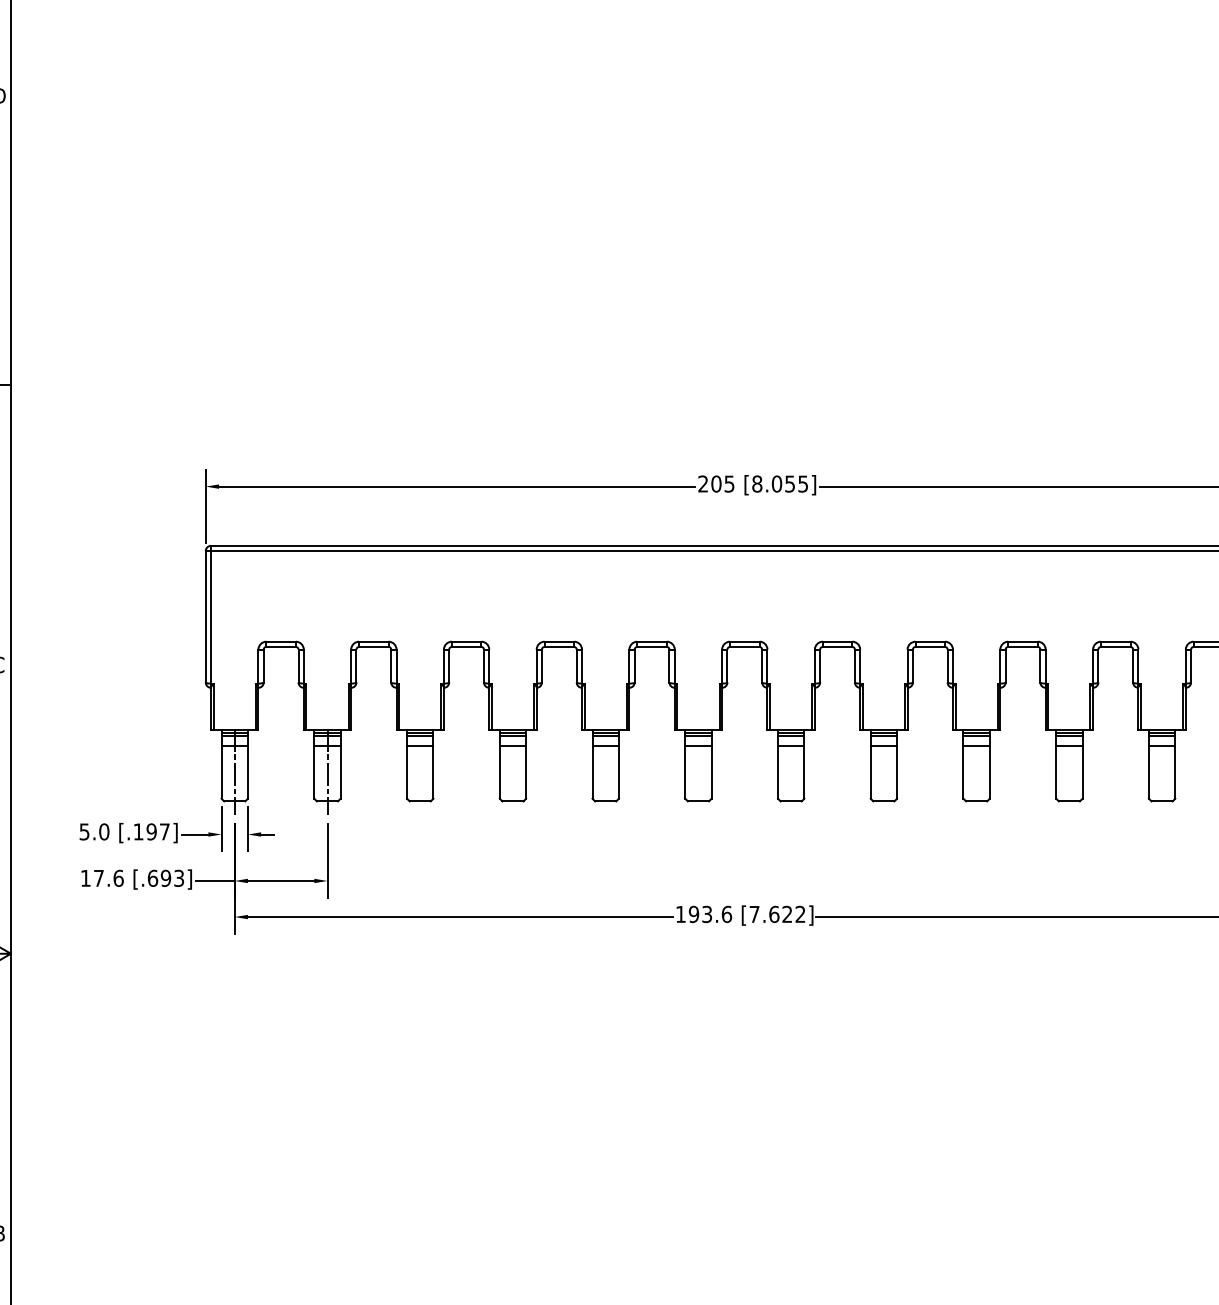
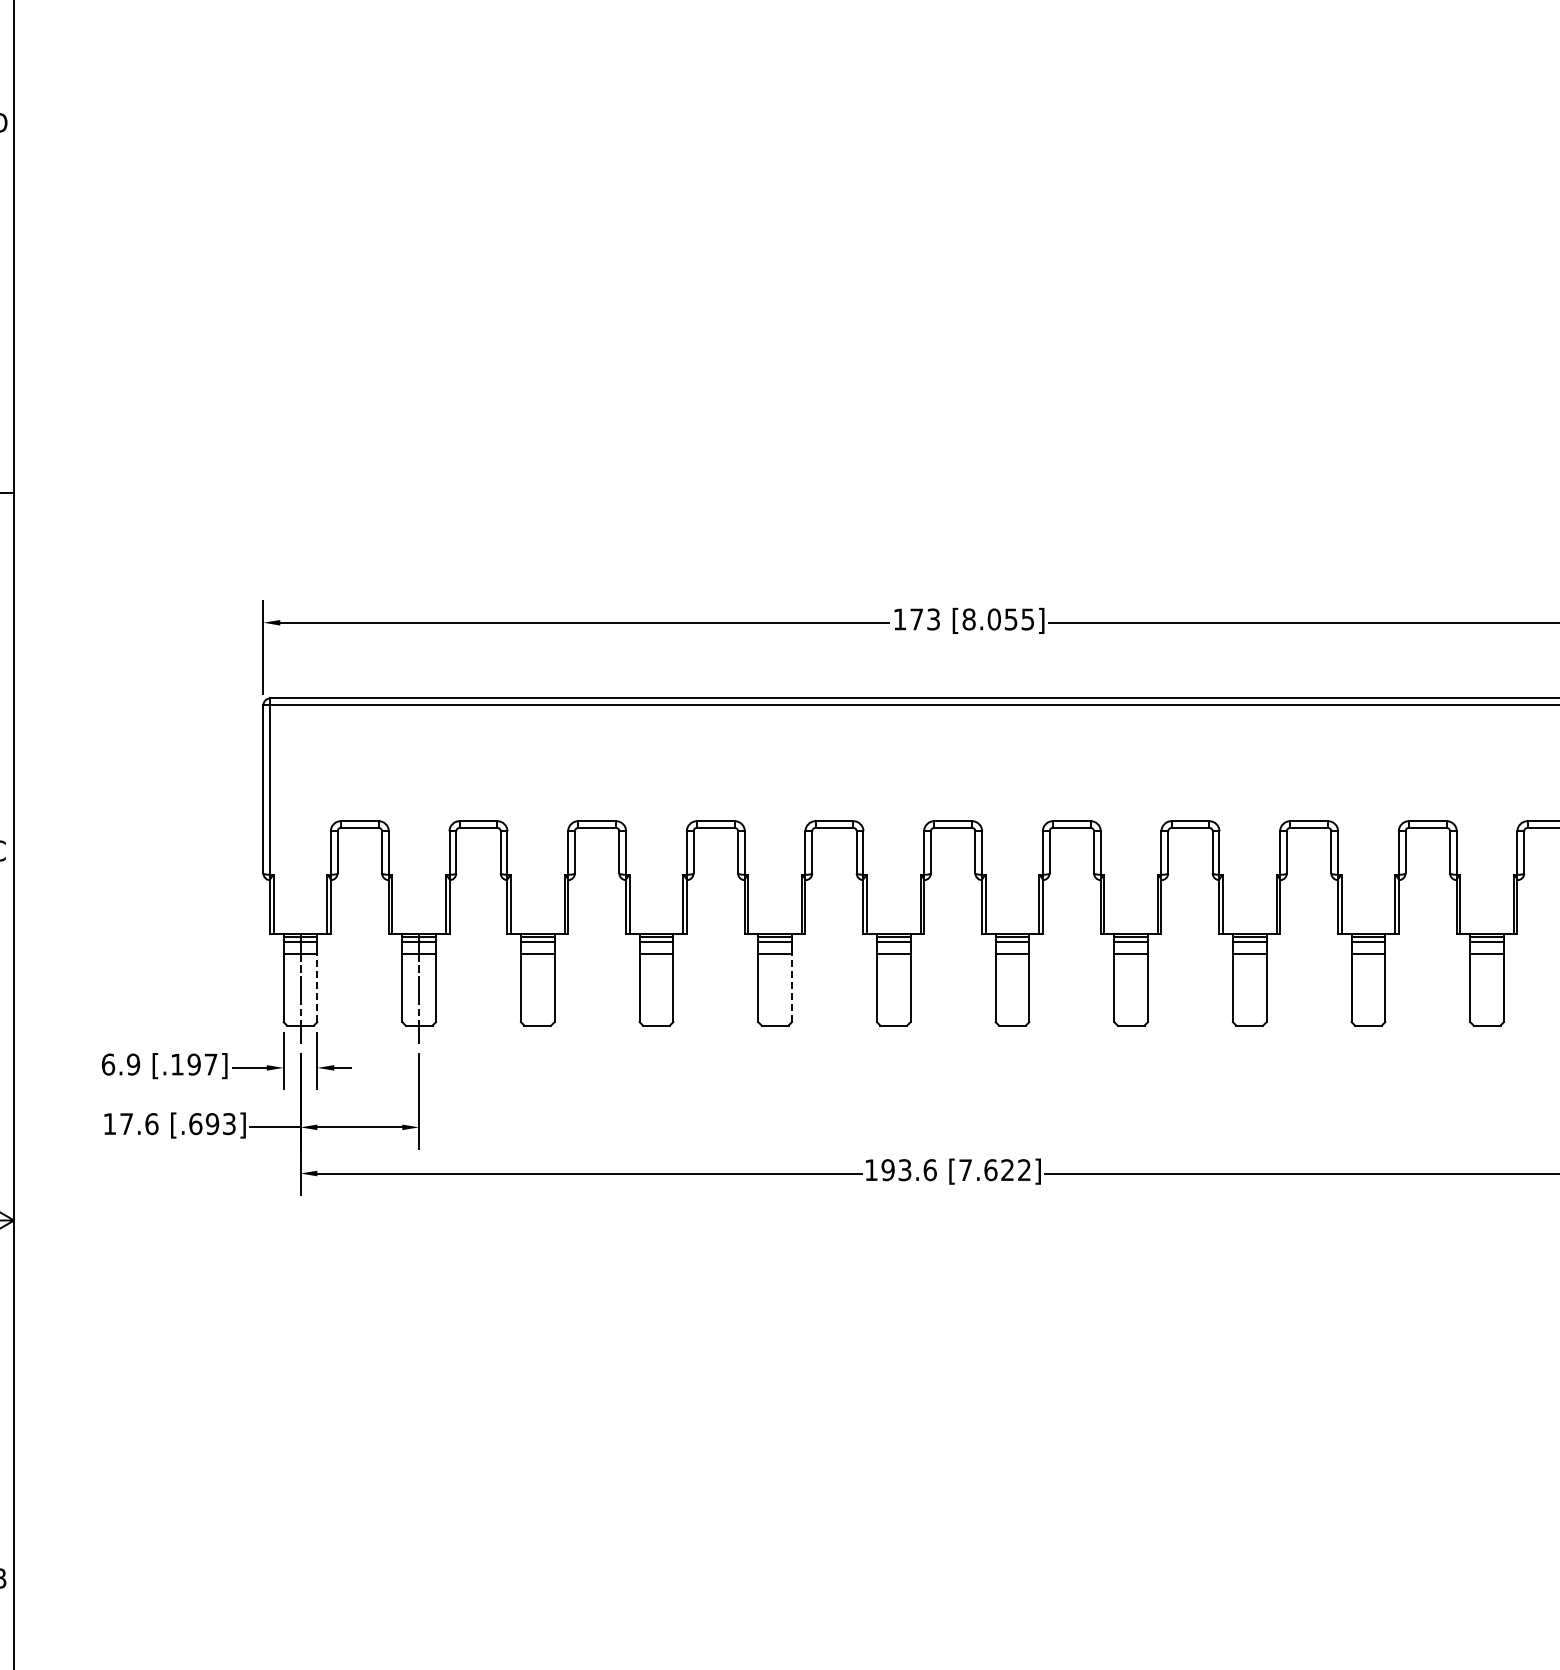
text: (716, 484) -> (916, 619), 205 -> 173
line: (248, 772) -> (317, 988), solid -> dashed
line: (619, 772) -> (792, 988), solid -> dashed
text: (94, 831) -> (120, 1064), 5.0 -> 6.9

